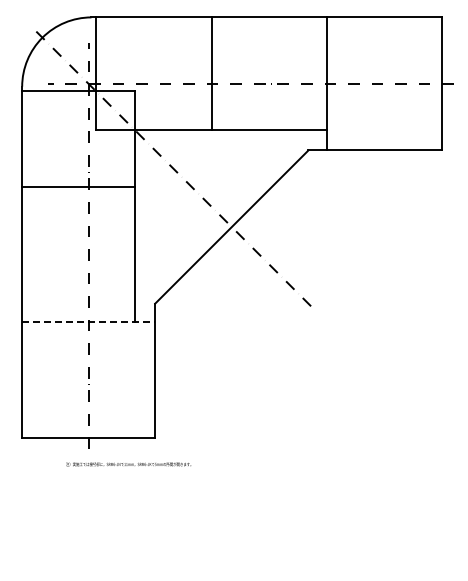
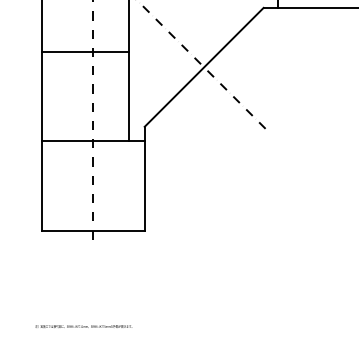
line: (78, 186) -> (85, 51), moved
line: (89, 322) -> (93, 141), dashed -> solid
text: (128, 464) -> (83, 326), moved

